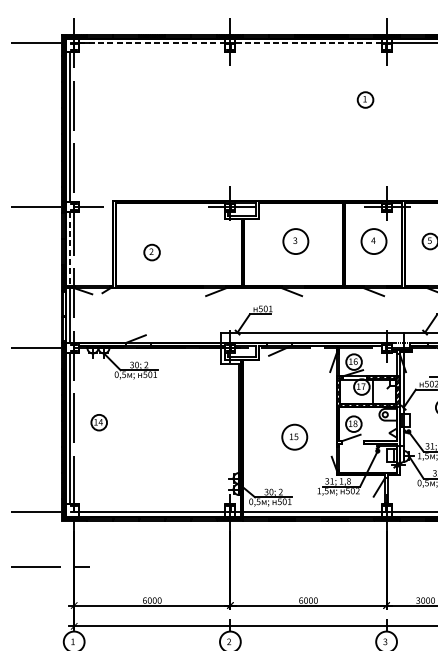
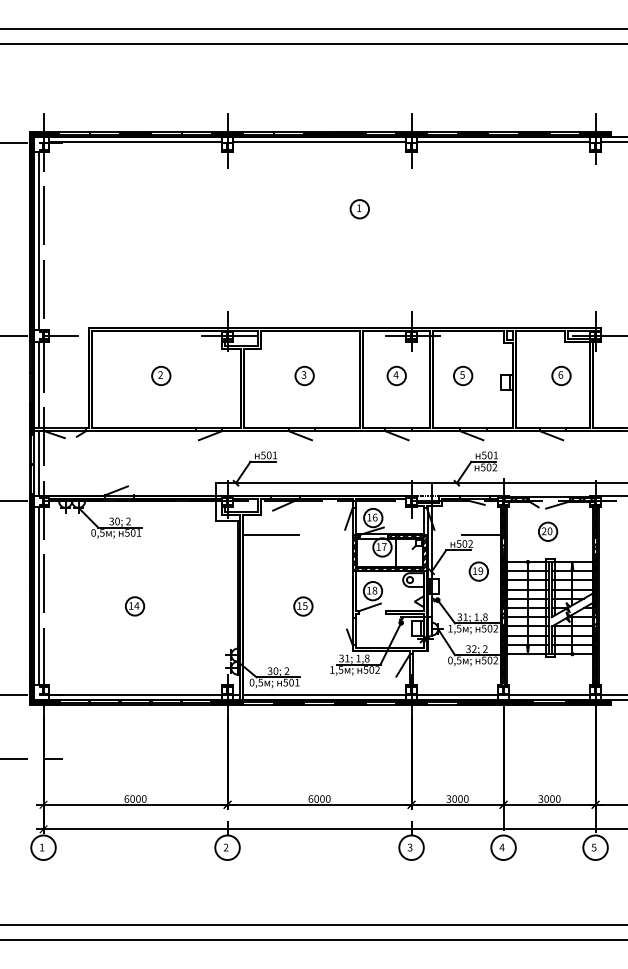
line: (149, 42) -> (132, 141), dashed -> solid
line: (308, 42) -> (319, 141), dashed -> solid
part: (365, 100) -> (359, 209), moved
circle: (295, 241) -> (304, 375), size x0.62
circle: (373, 241) -> (396, 375), size x0.62
line: (70, 249) -> (39, 385), dashed -> solid
part: (152, 252) -> (161, 375), moved
line: (266, 376) -> (270, 535), added
part: (98, 422) -> (134, 606), moved
circle: (294, 437) -> (303, 606), size x0.62

